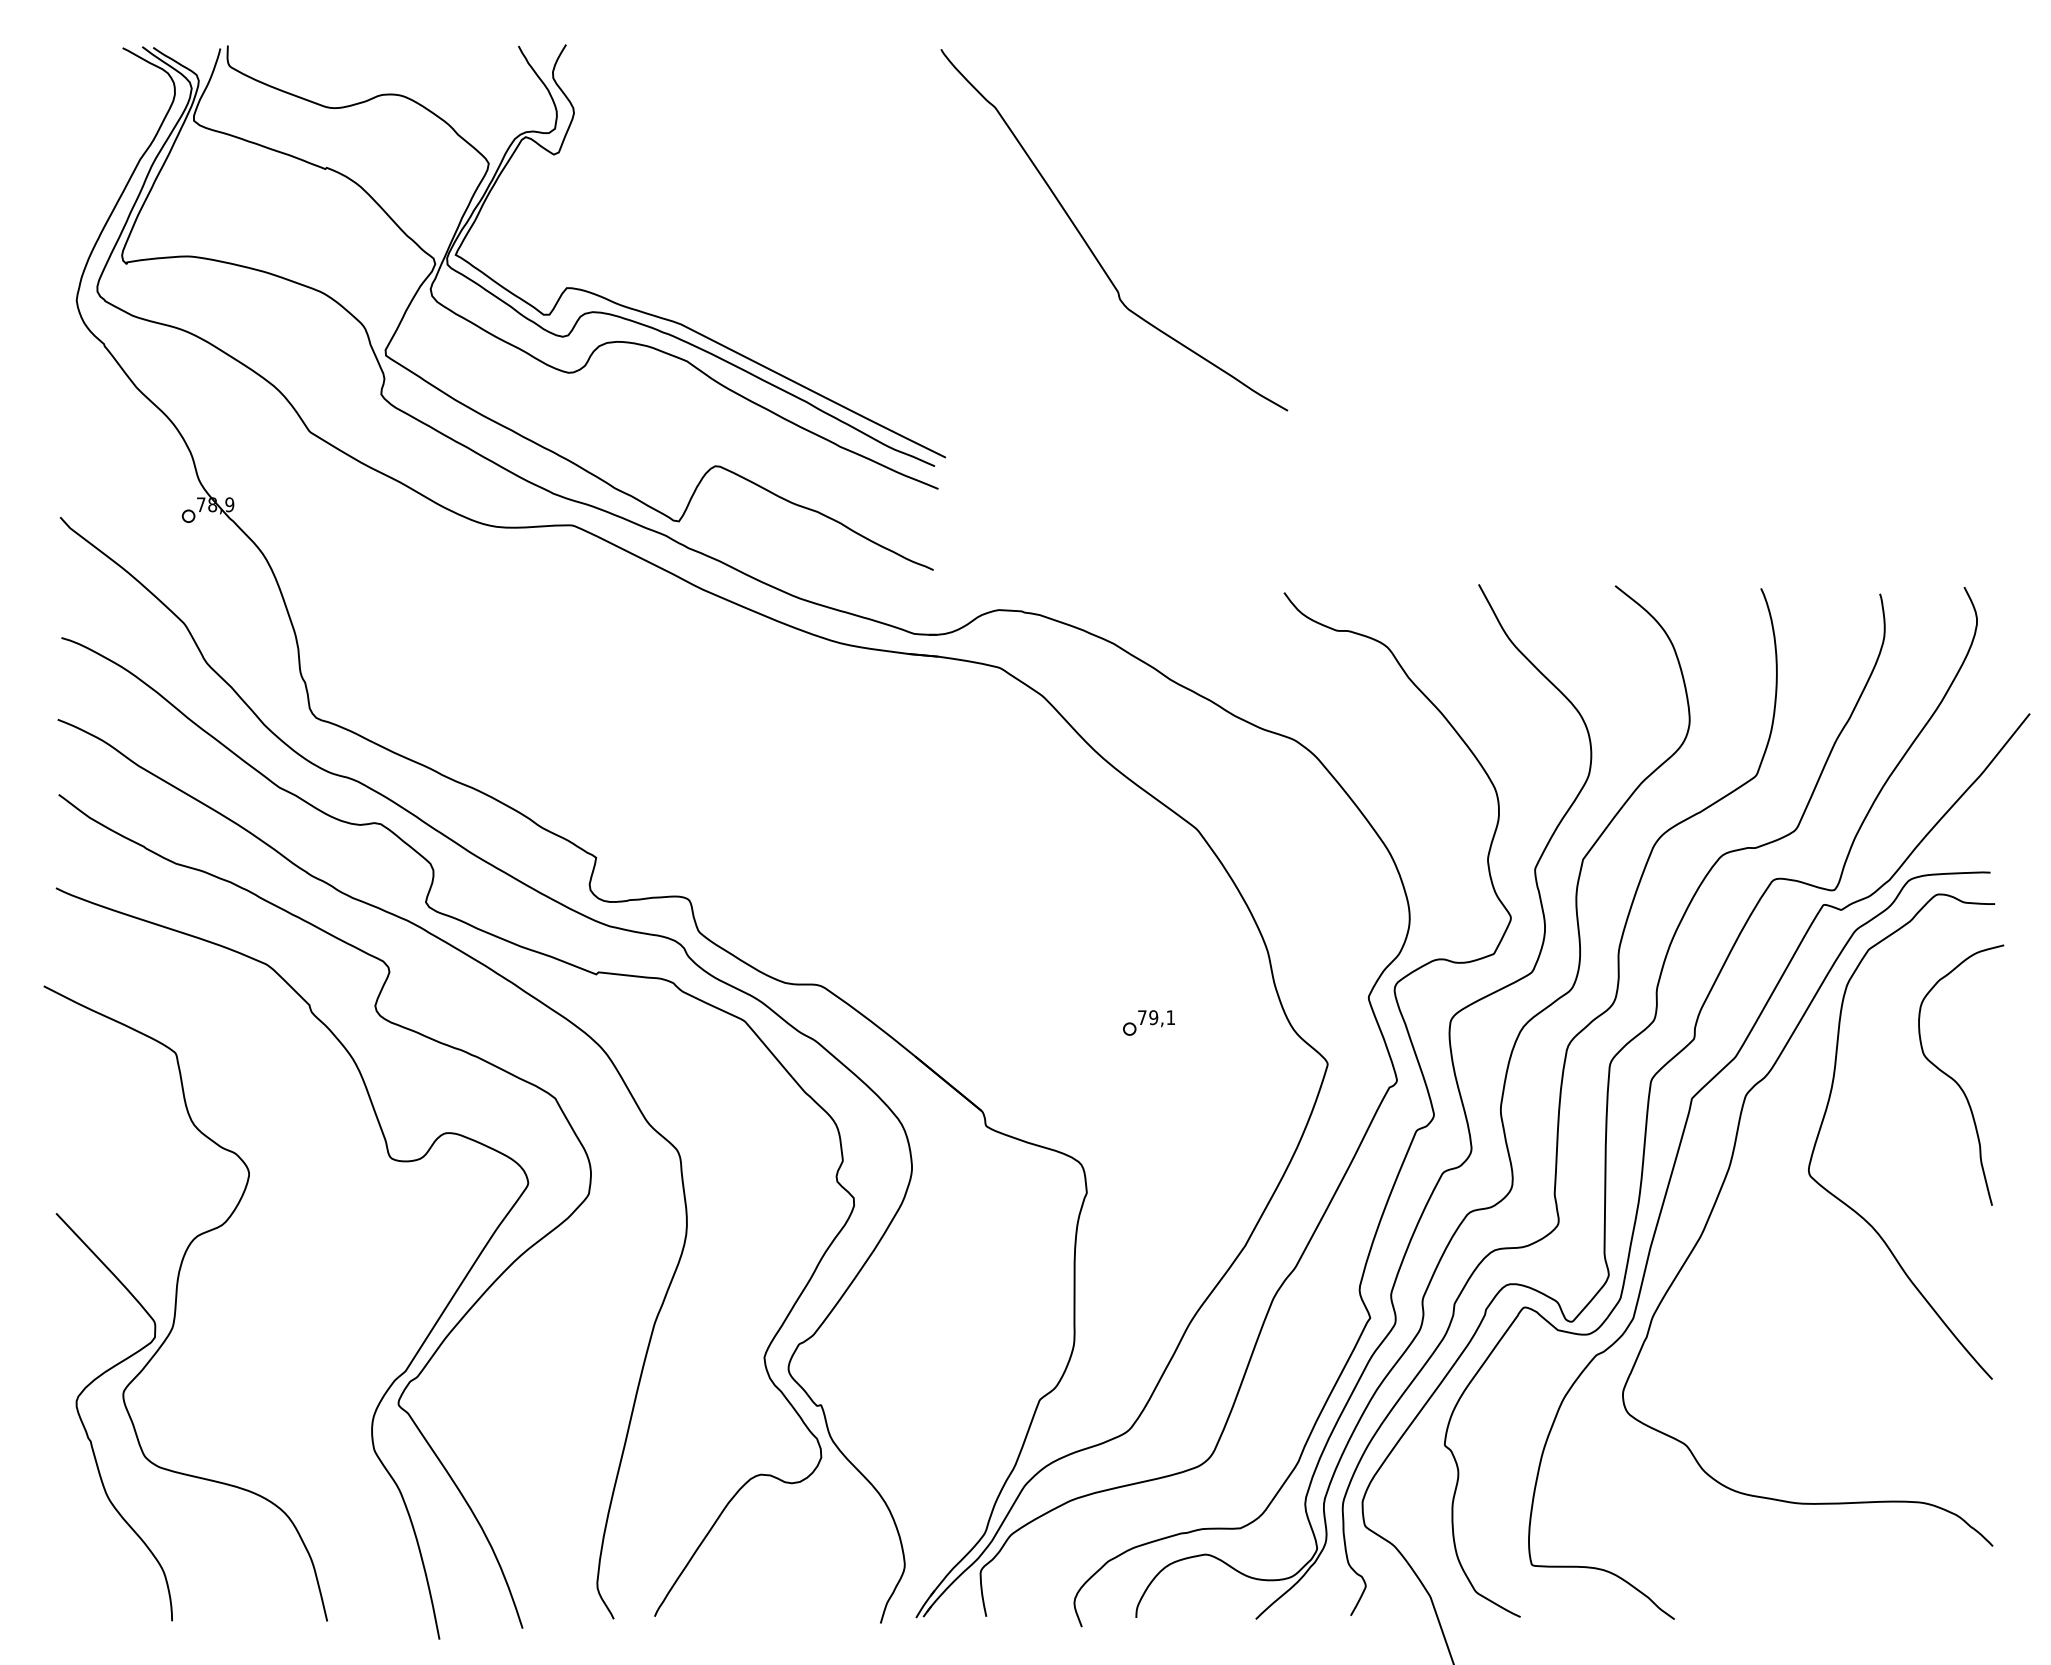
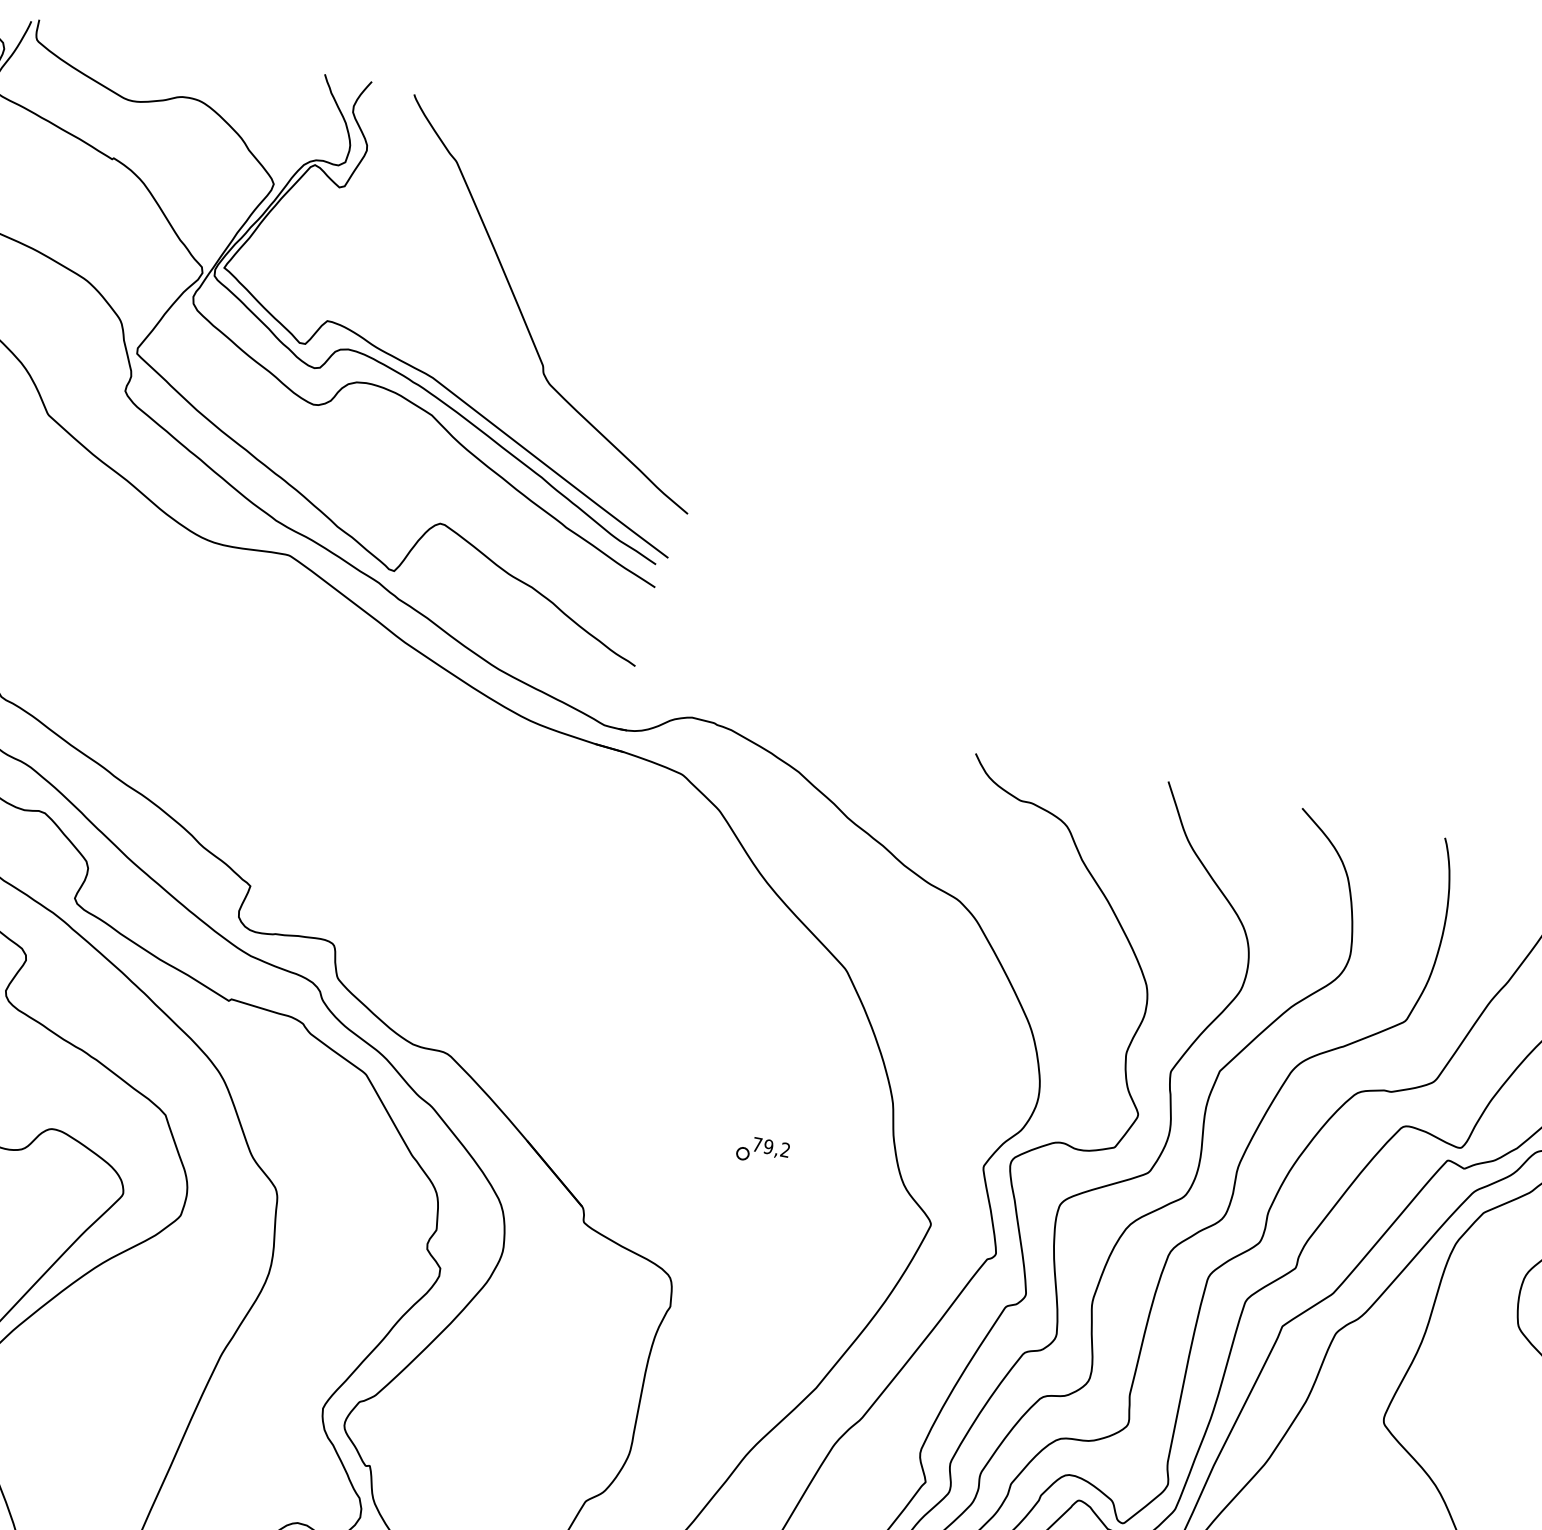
curve: (1090, 247) -> (524, 316), moved
text: (1170, 1017) -> (785, 1149), 79,1 -> 79,2

